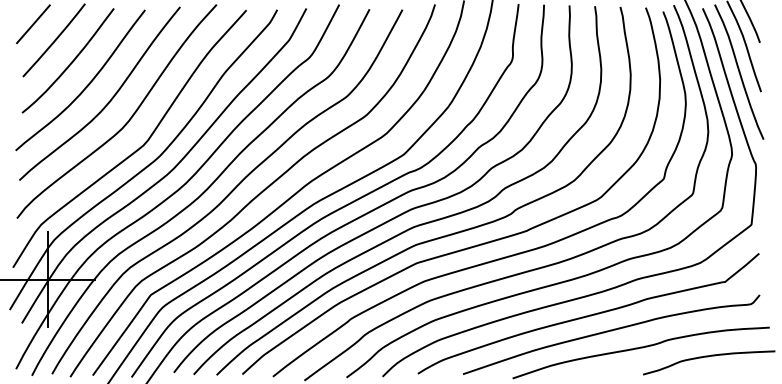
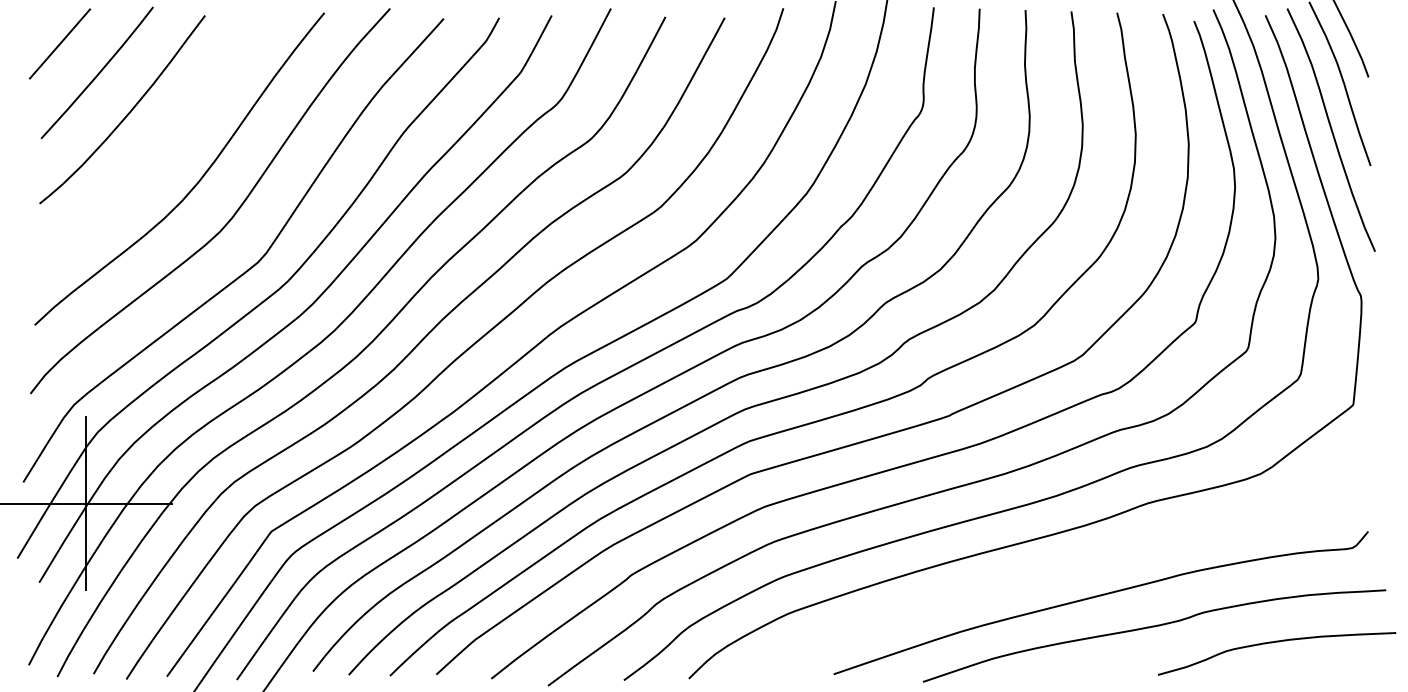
curve: (86, 85) -> (155, 154), removed
curve: (589, 314) -> (1061, 566), removed

